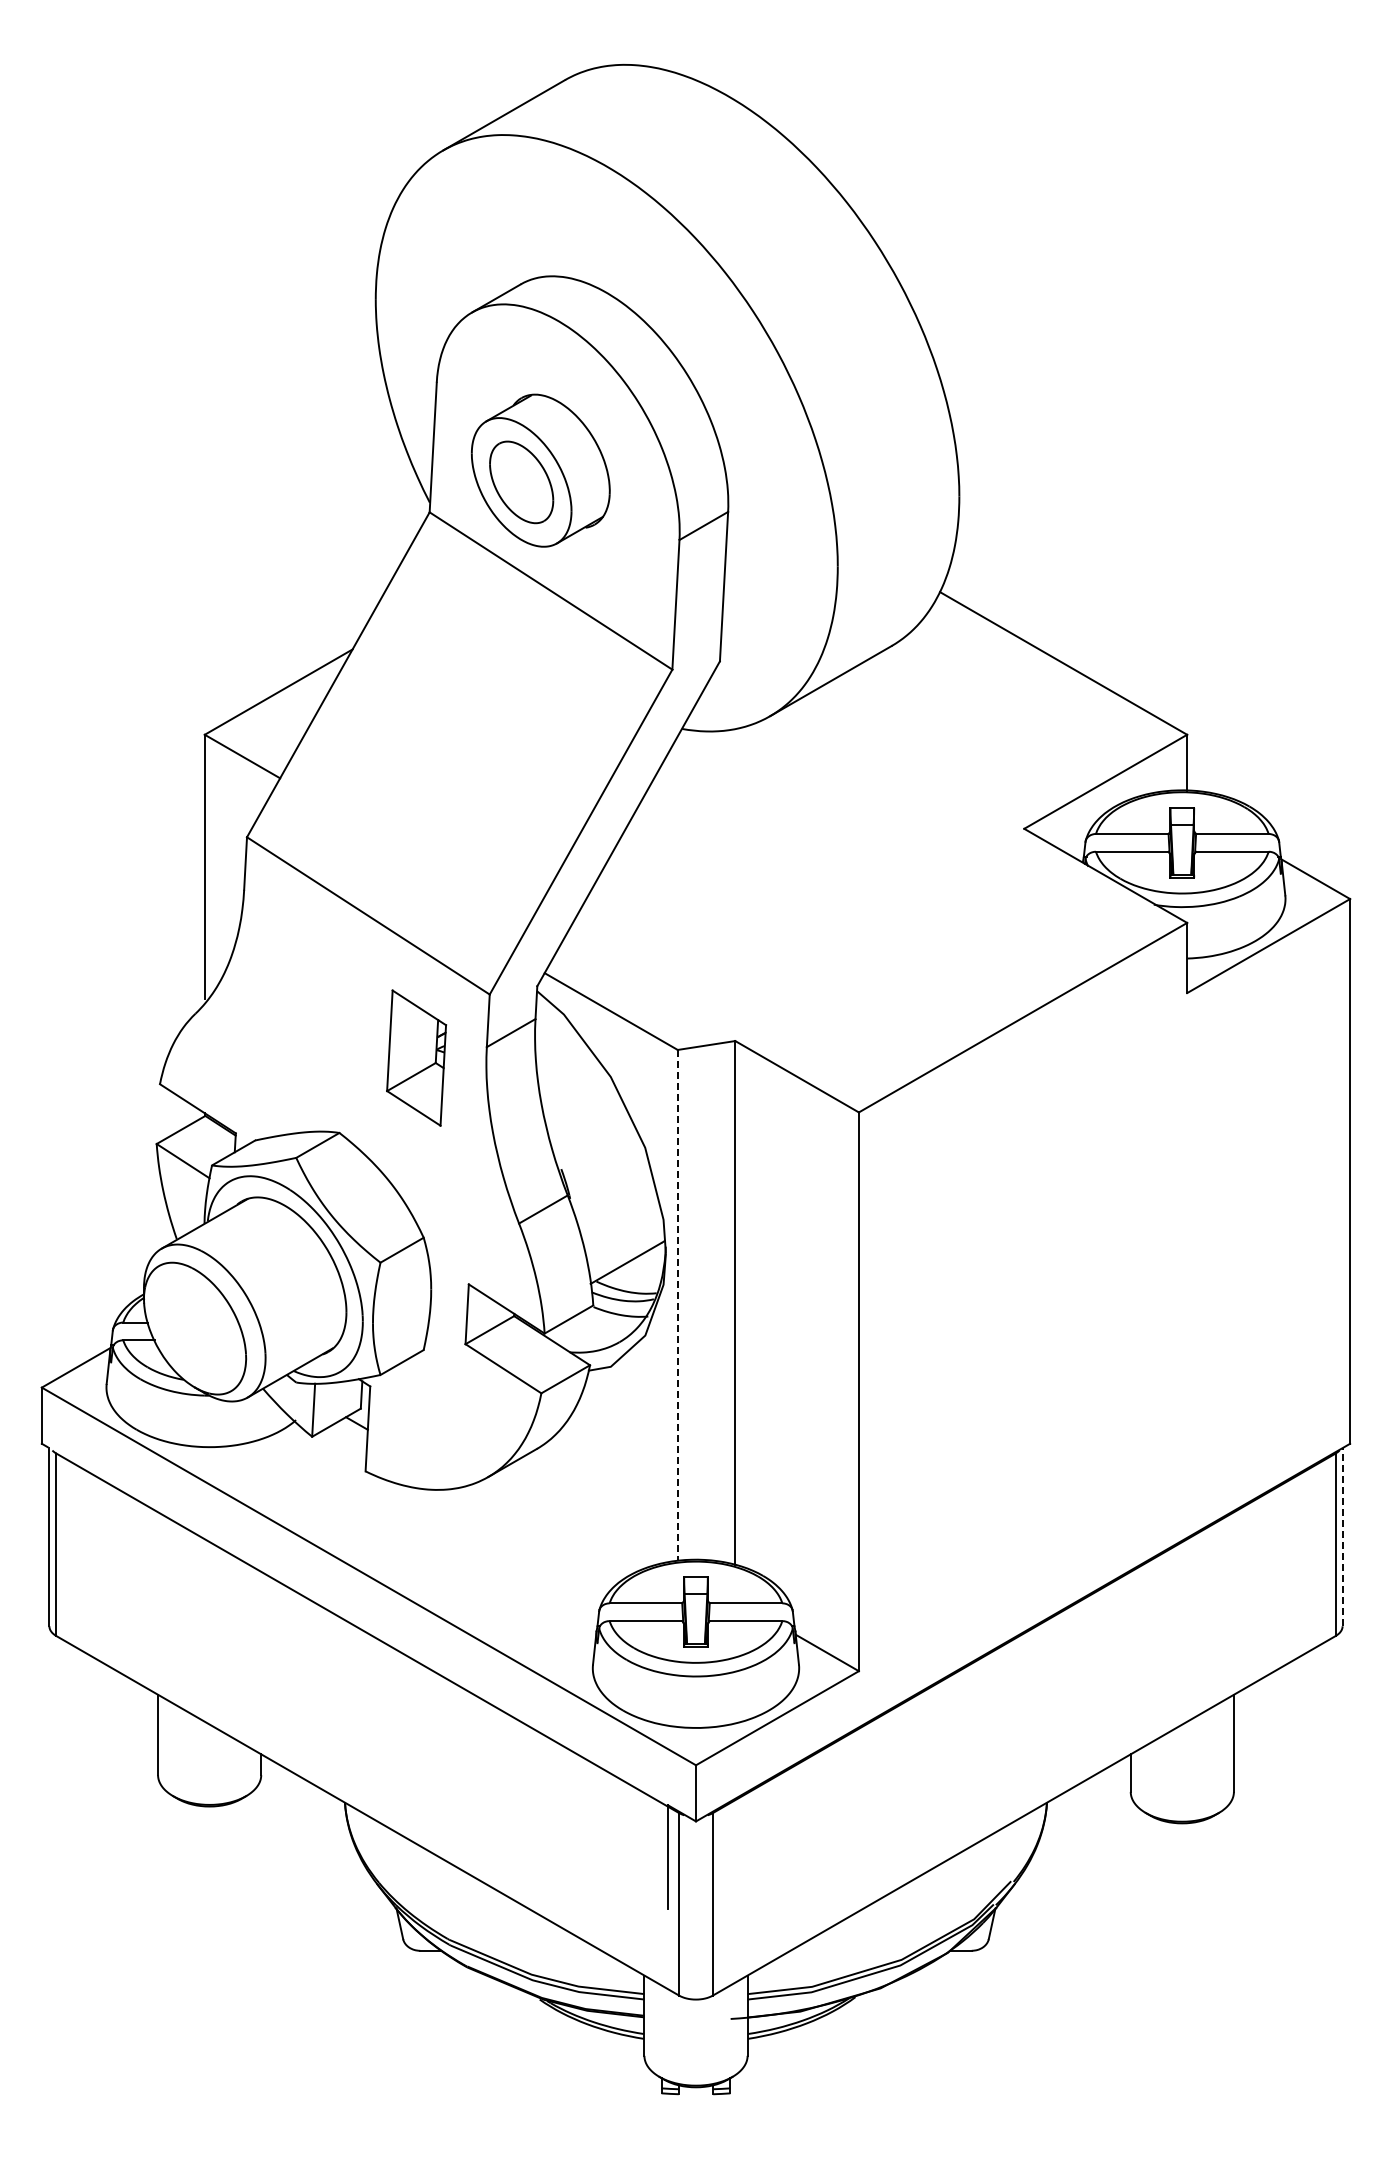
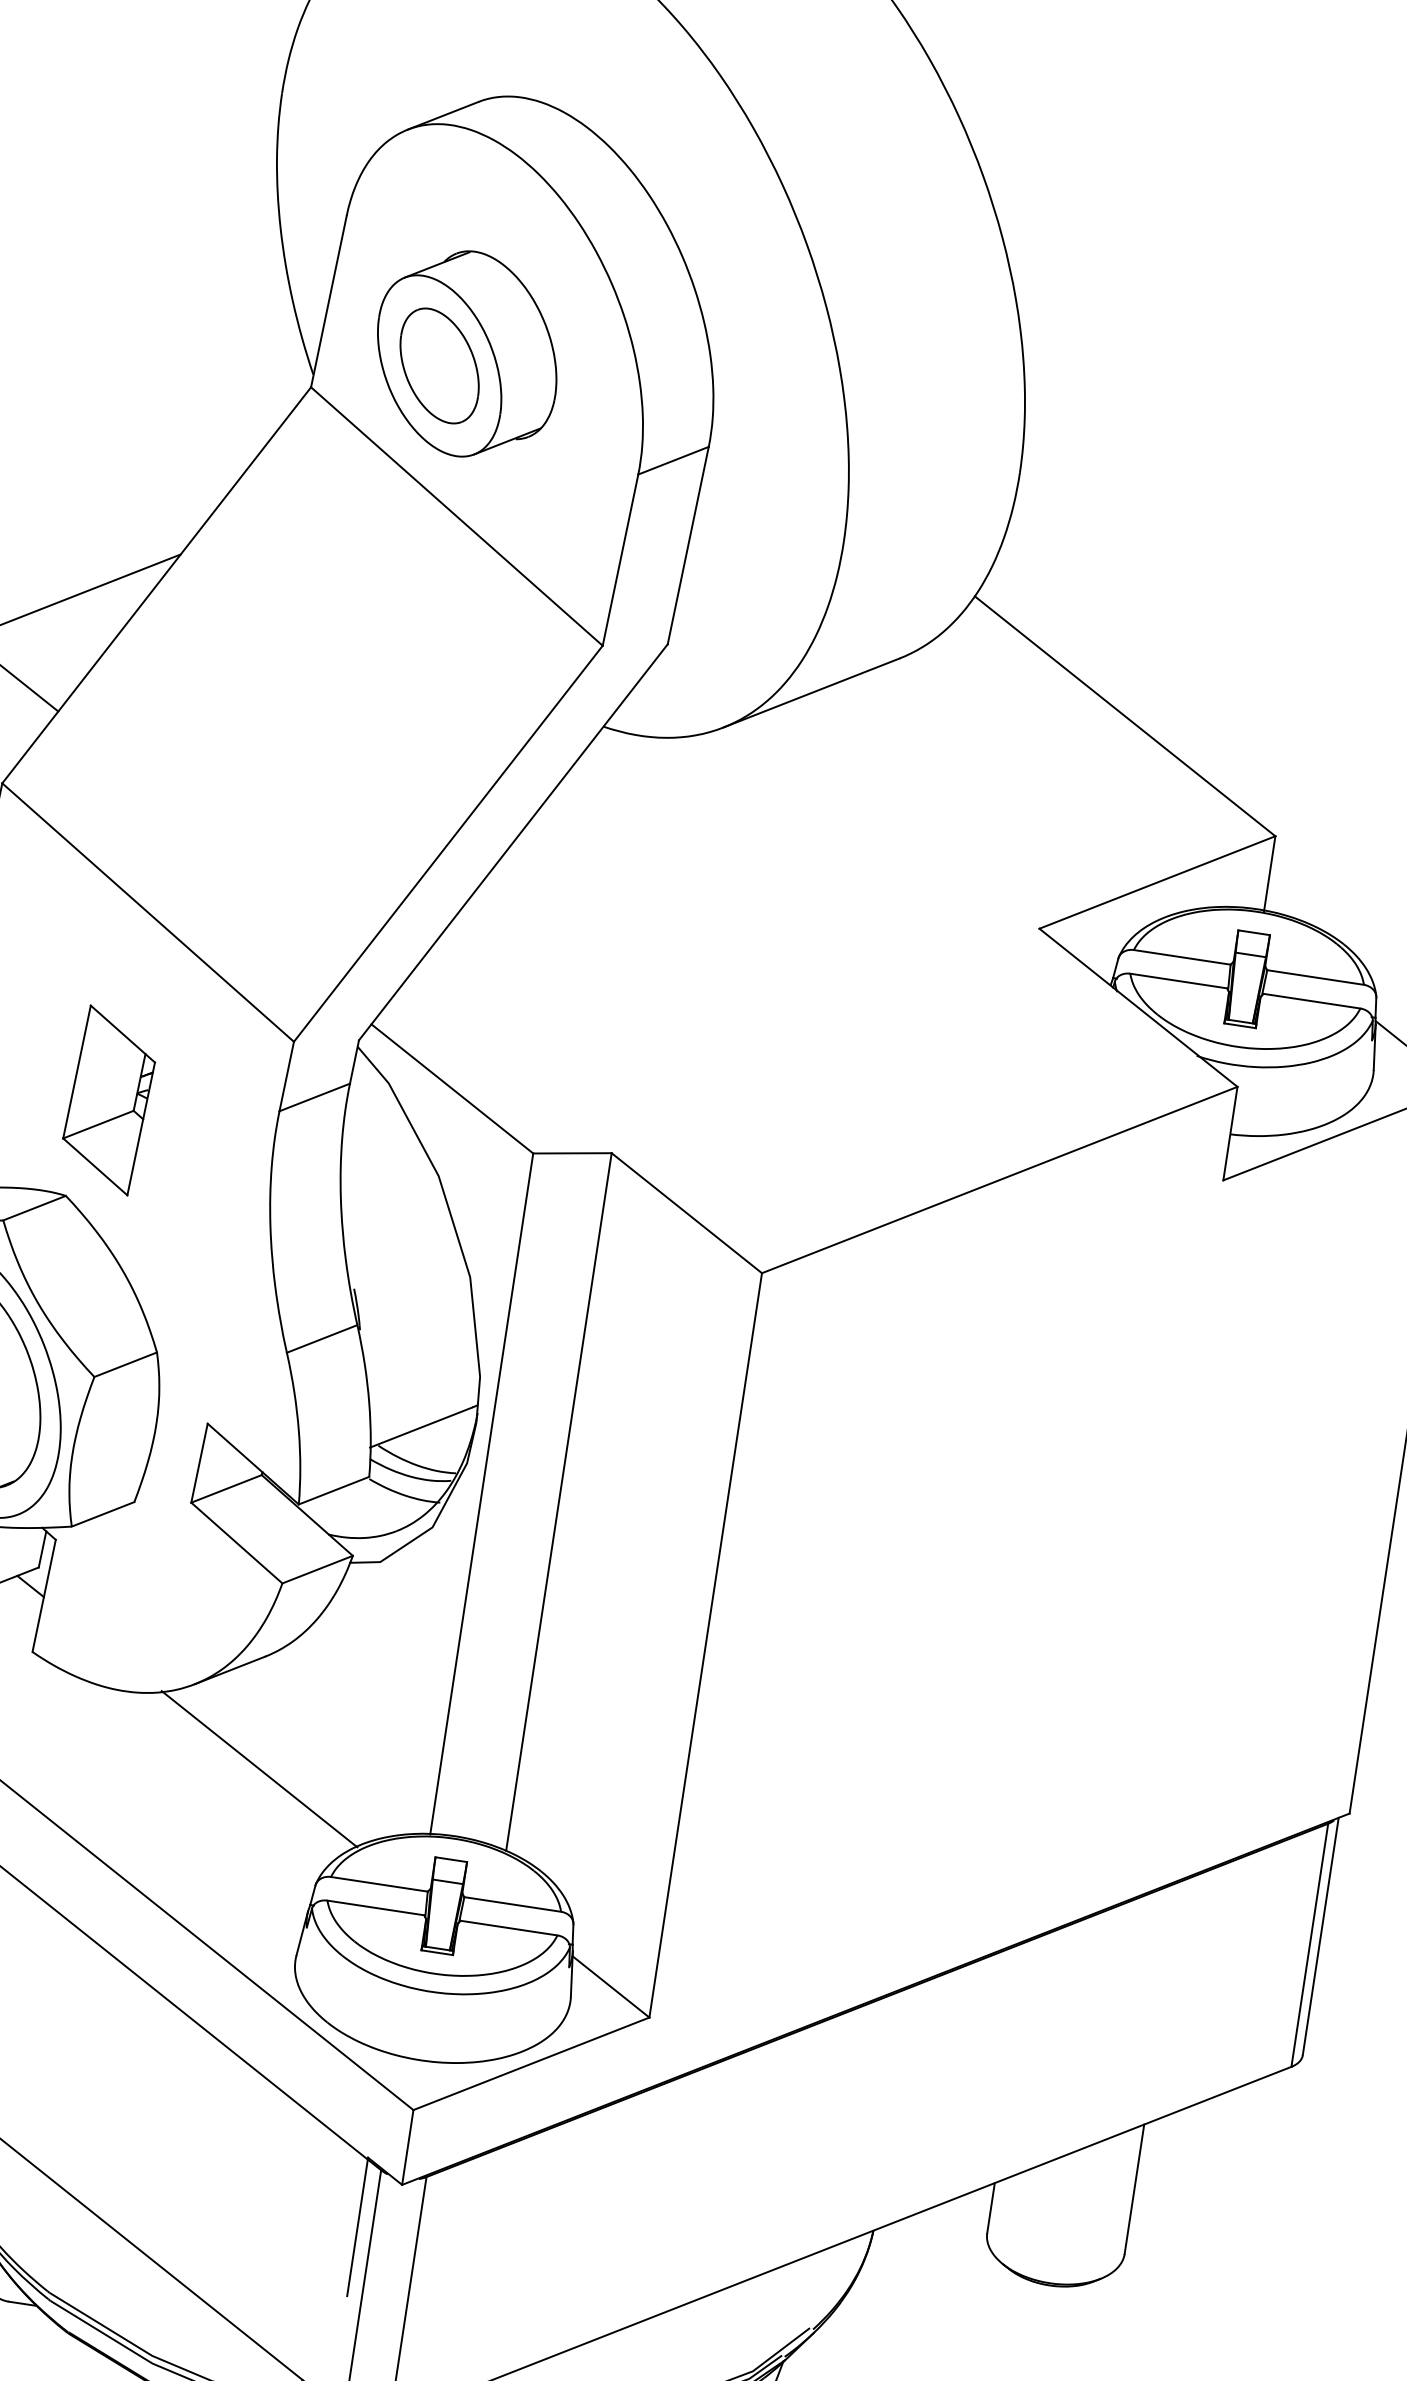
part: (416, 1057) -> (109, 1099), moved
line: (677, 1305) -> (481, 1493), dashed -> solid
line: (544, 1531) -> (258, 1768), added
line: (1342, 1536) -> (1320, 1935), dashed -> solid

